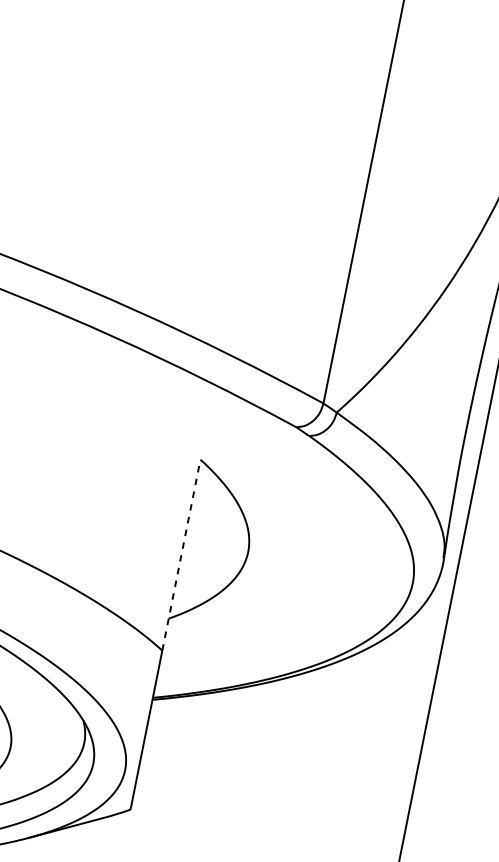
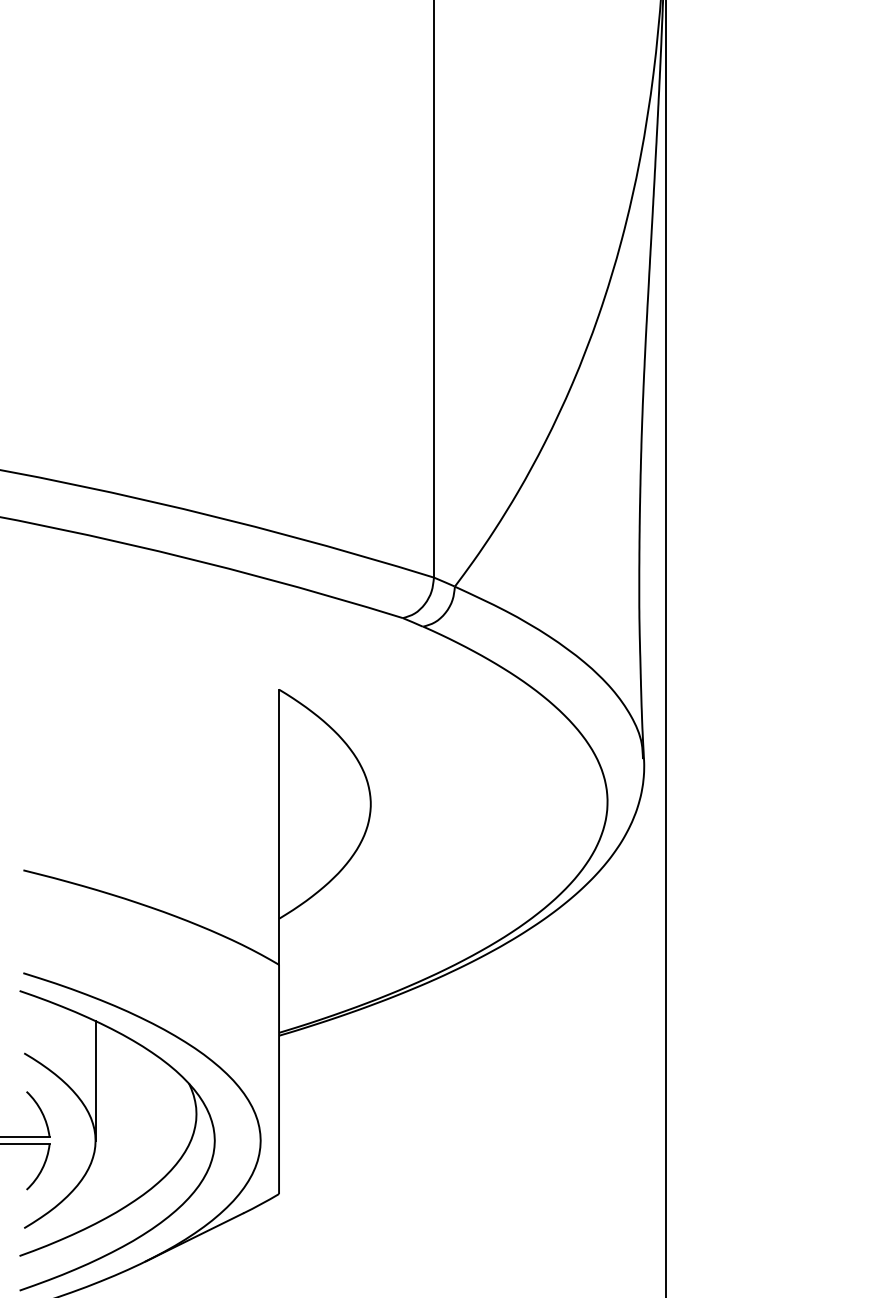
line: (181, 555) -> (279, 827), dashed -> solid
line: (18, 705) -> (95, 1080), added

